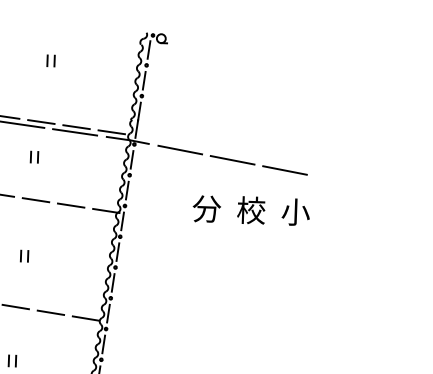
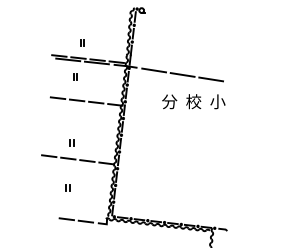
part: (51, 60) -> (82, 42), moved
part: (23, 255) -> (71, 142), moved

